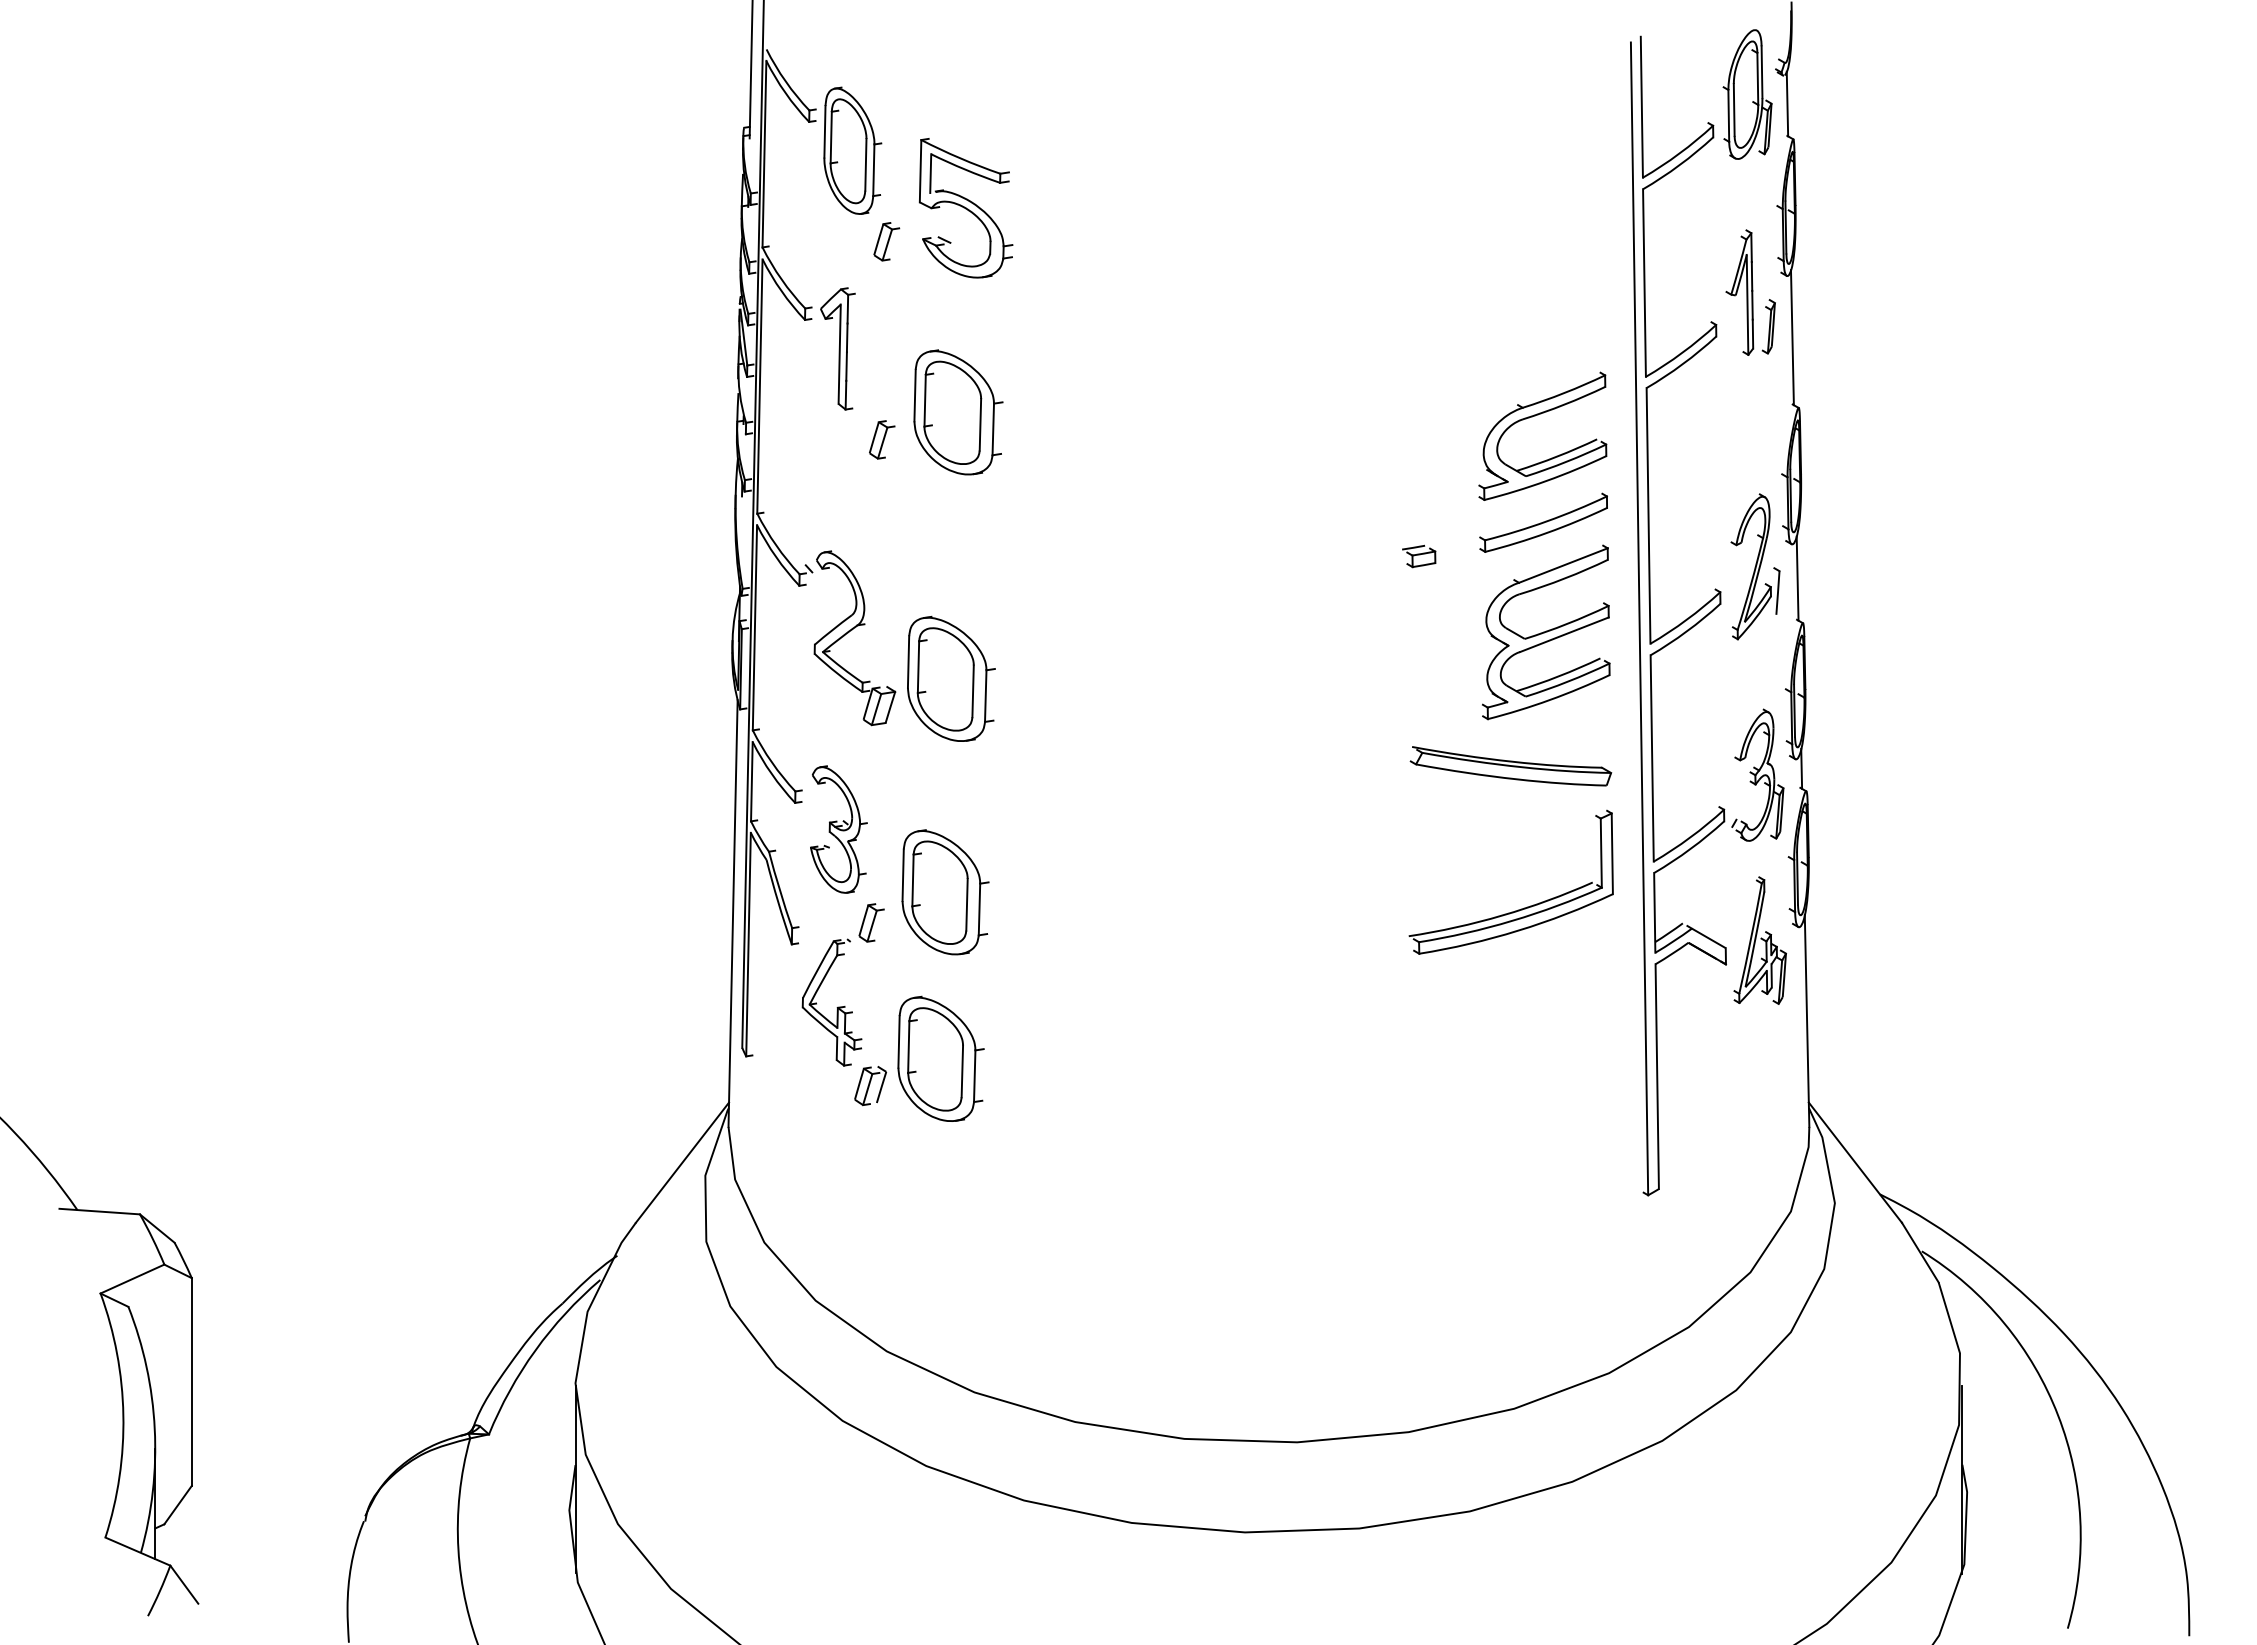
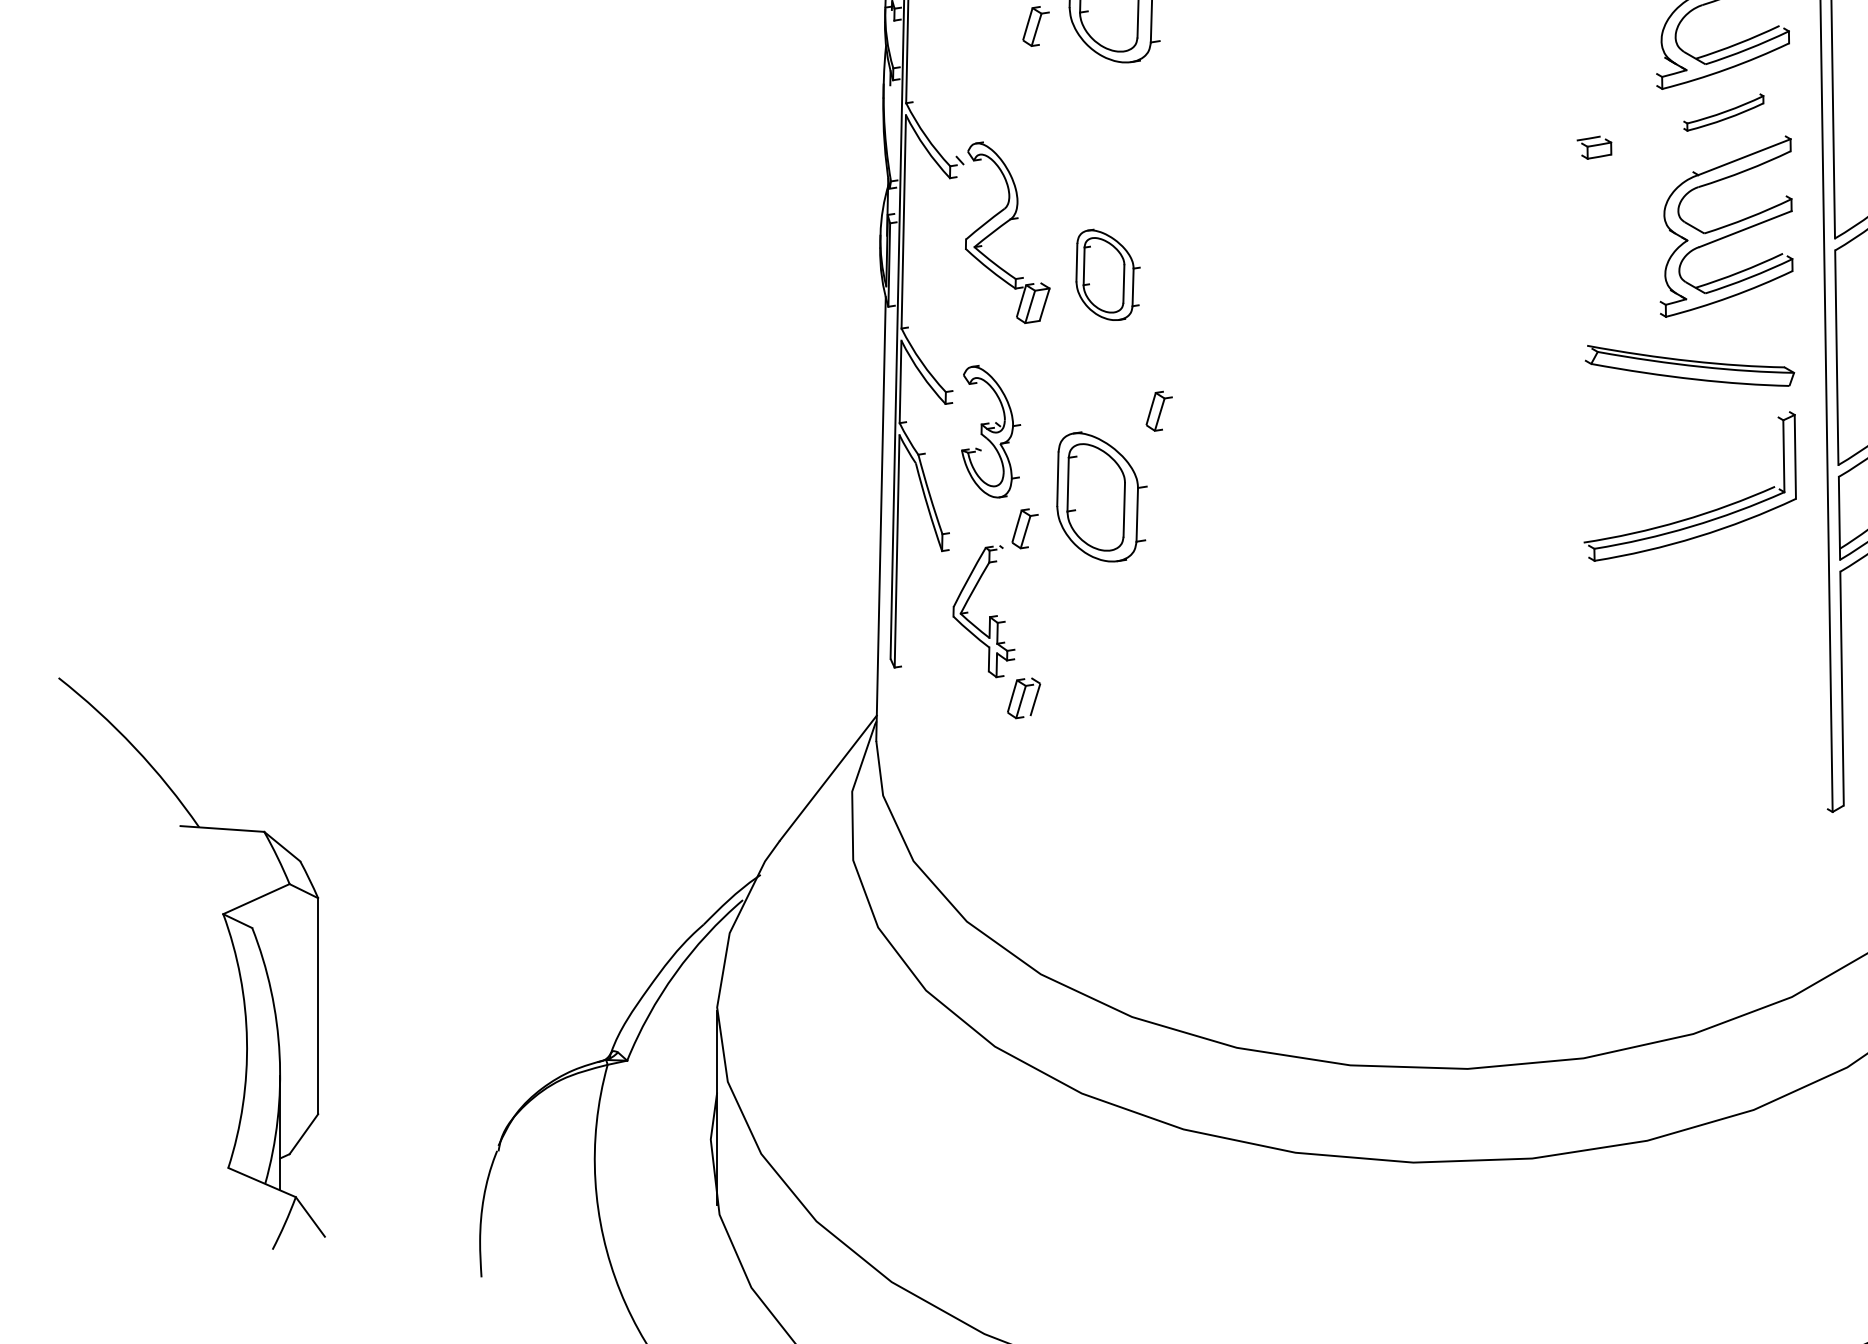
part: (1543, 522) -> (1723, 112), size x0.6
part: (951, 678) -> (1108, 274), size x0.7
part: (1000, 809) -> (1159, 410), added
part: (940, 1058) -> (1096, 669), removed

